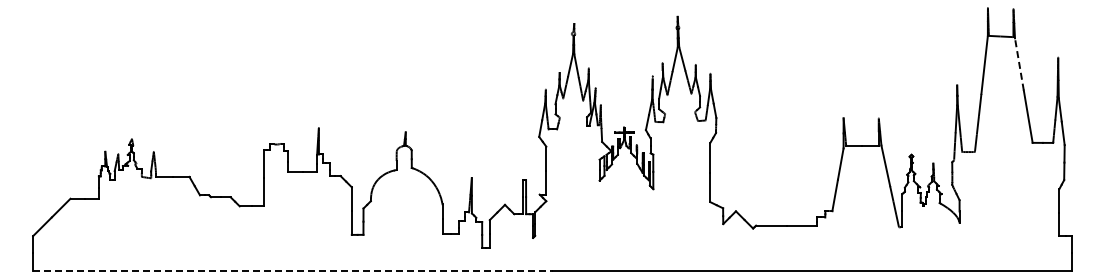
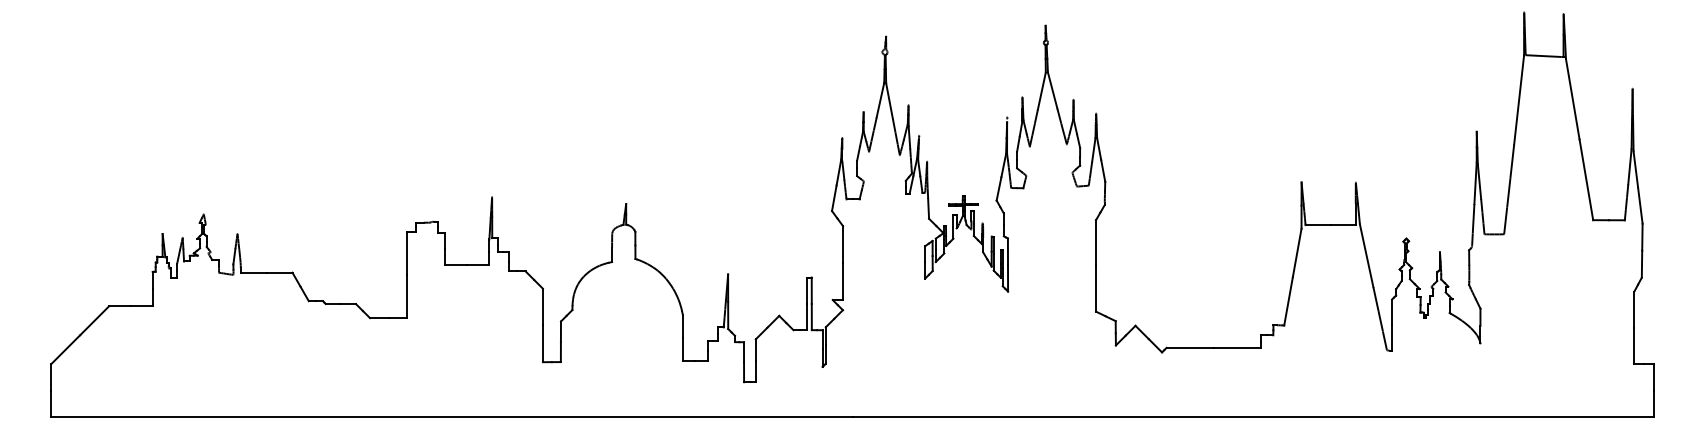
line: (1019, 64) -> (1572, 99), dashed -> solid
line: (292, 270) -> (451, 417), dashed -> solid

